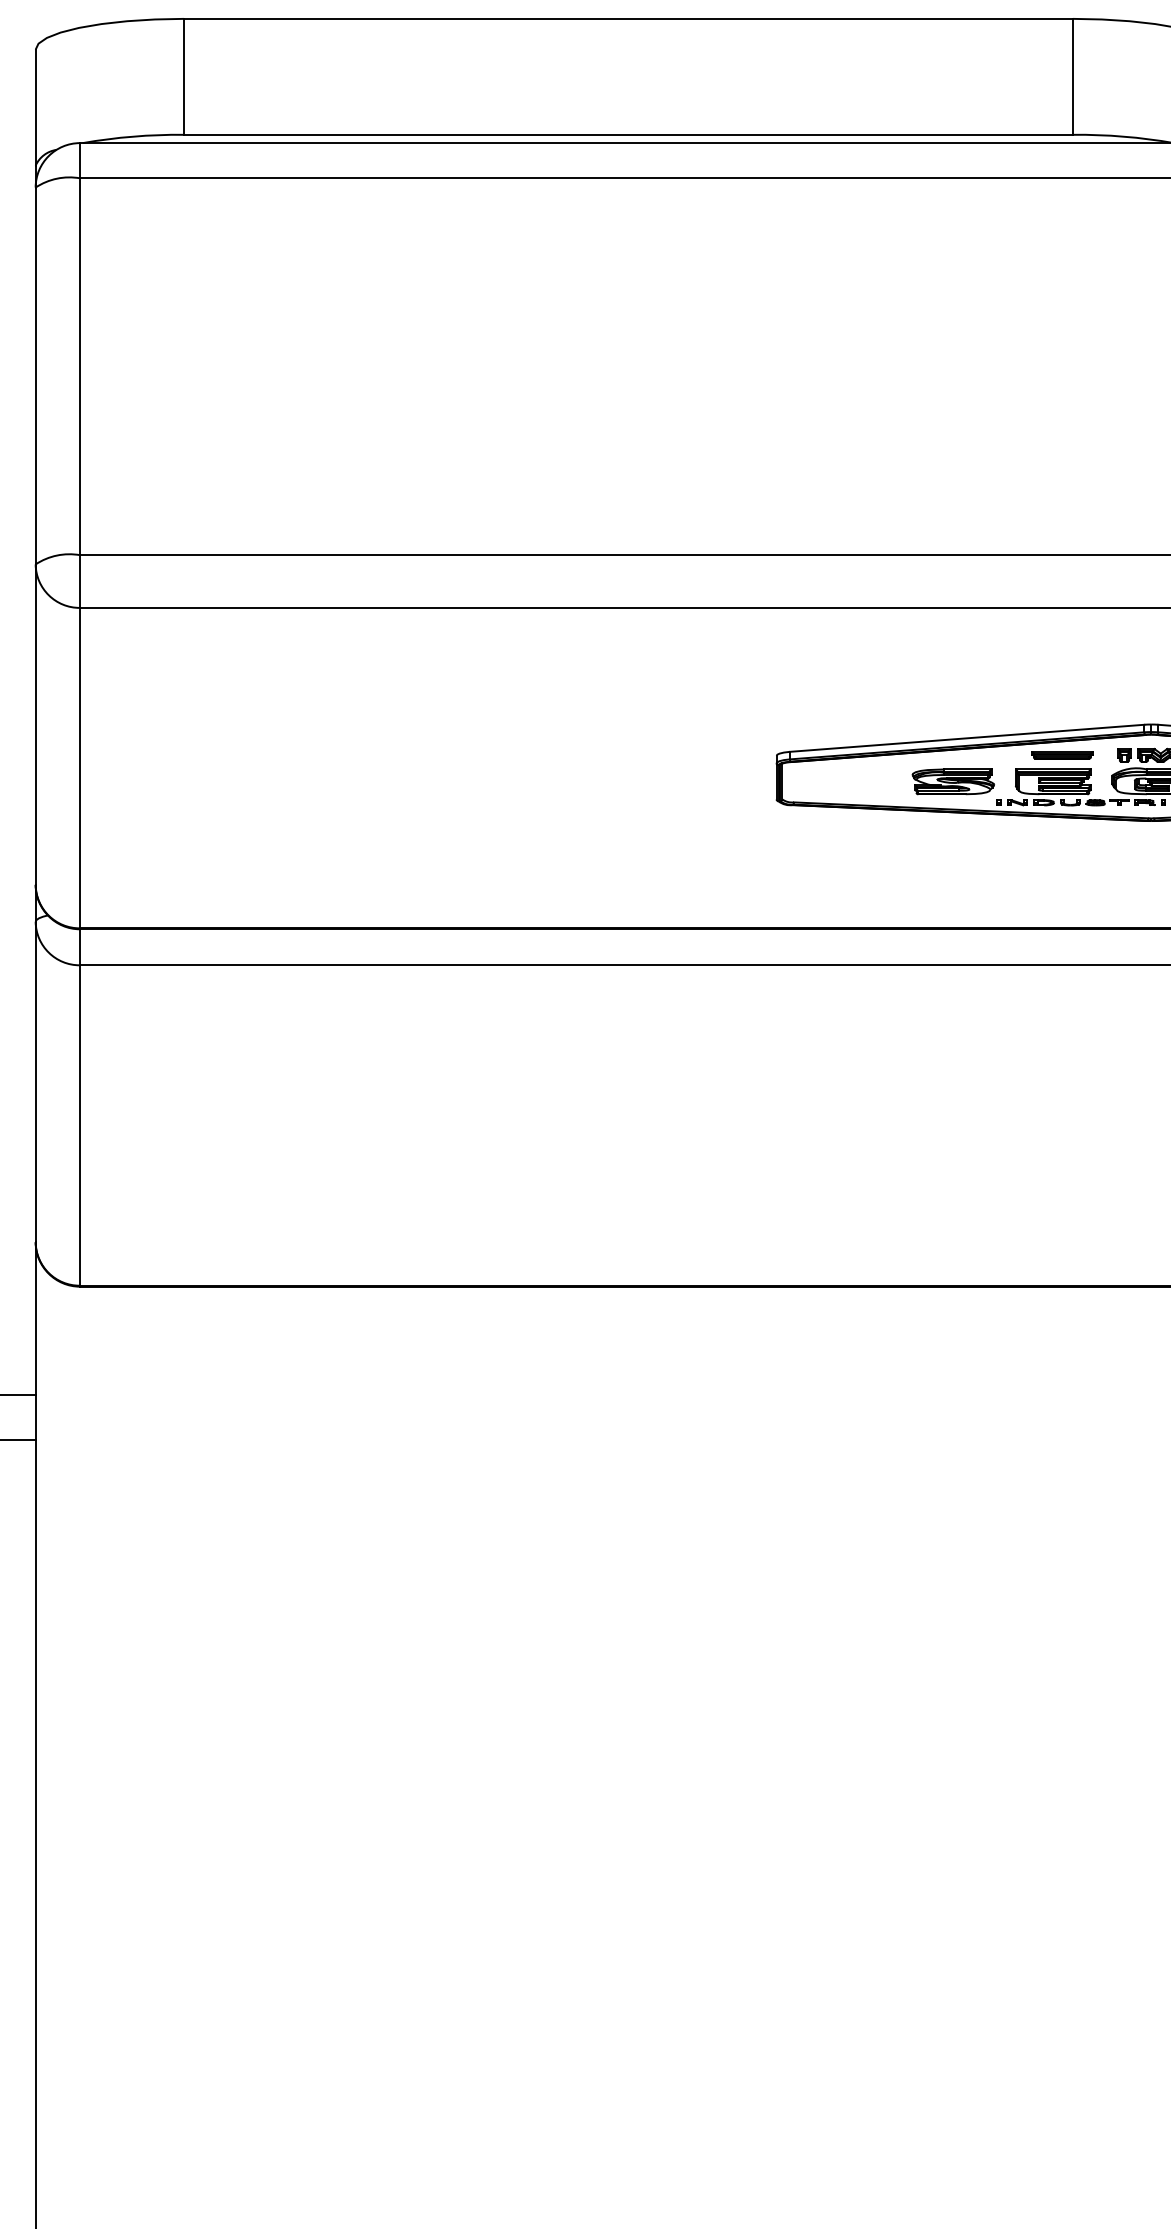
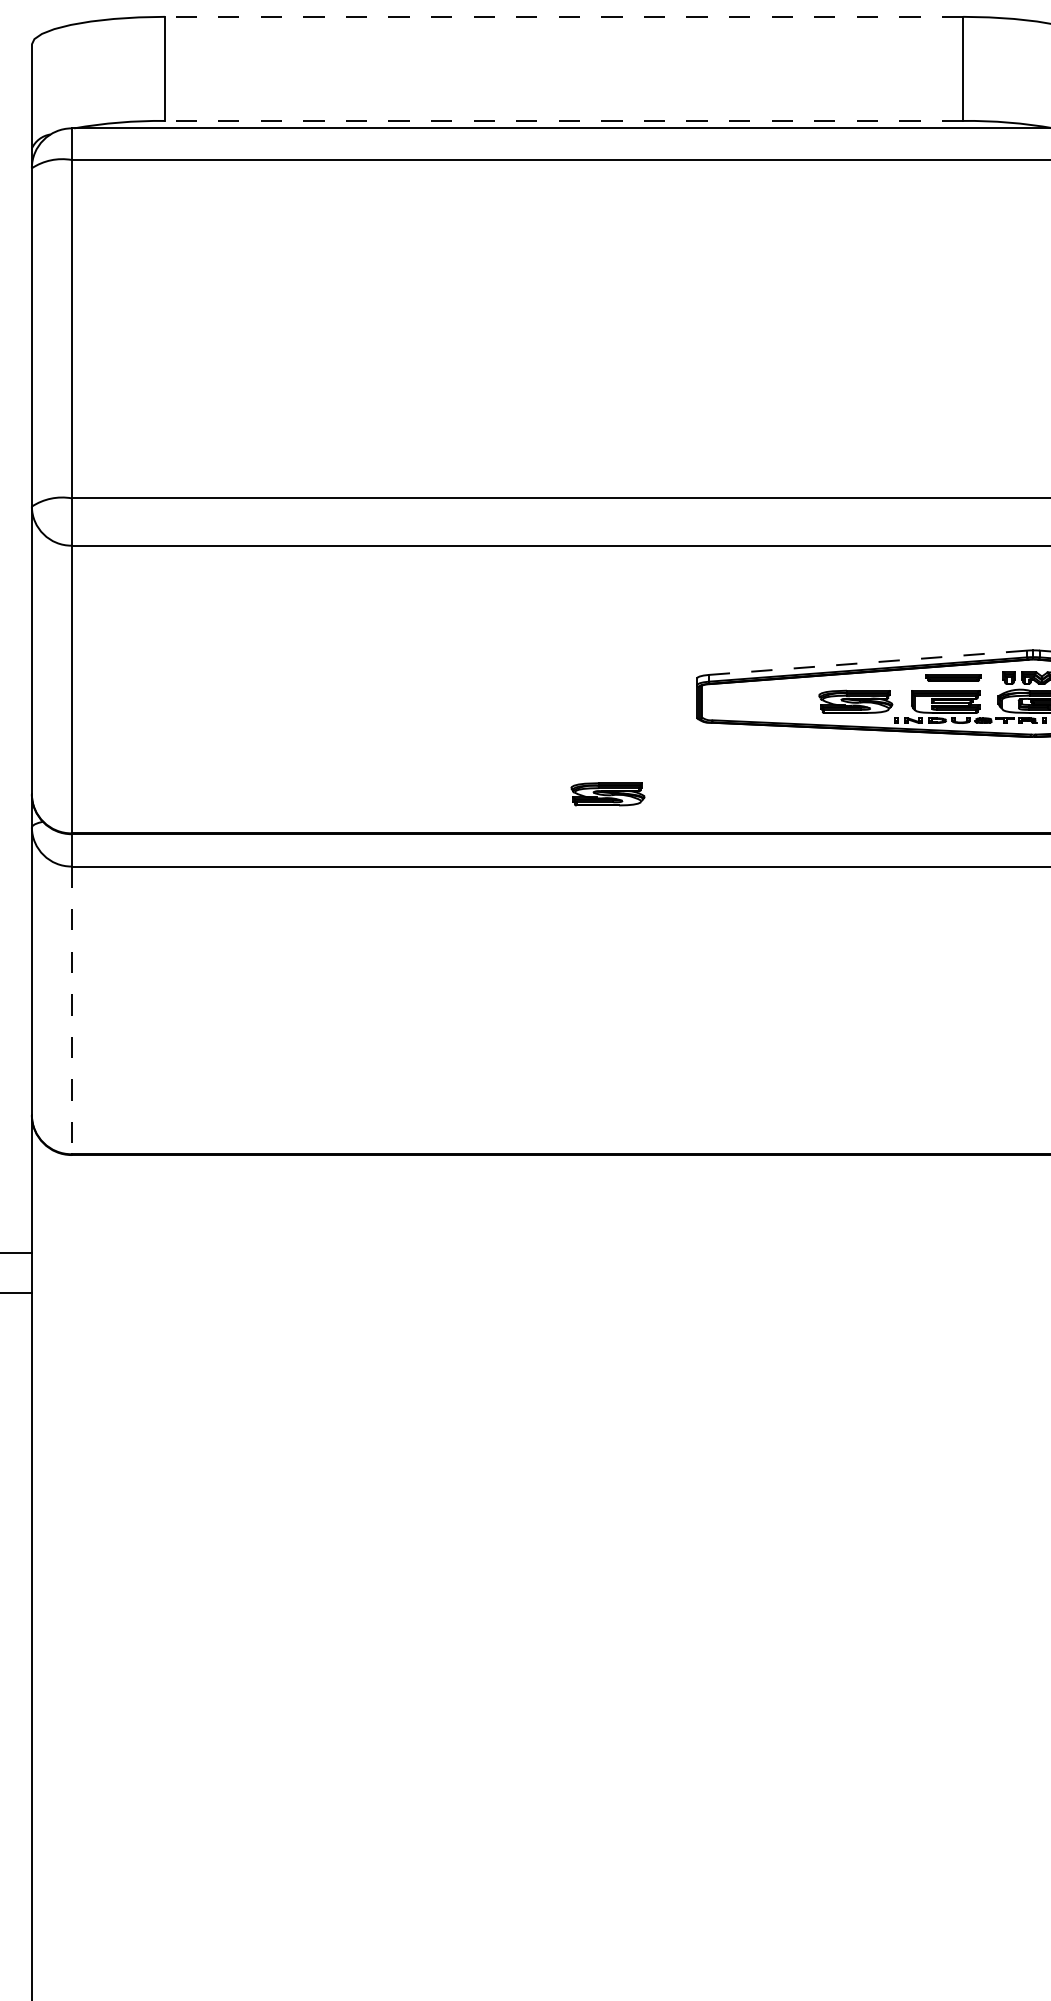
line: (628, 18) -> (564, 16), solid -> dashed
line: (628, 134) -> (564, 120), solid -> dashed
line: (967, 738) -> (868, 662), solid -> dashed
part: (676, 884) -> (607, 794), added
line: (80, 1126) -> (72, 1011), solid -> dashed

